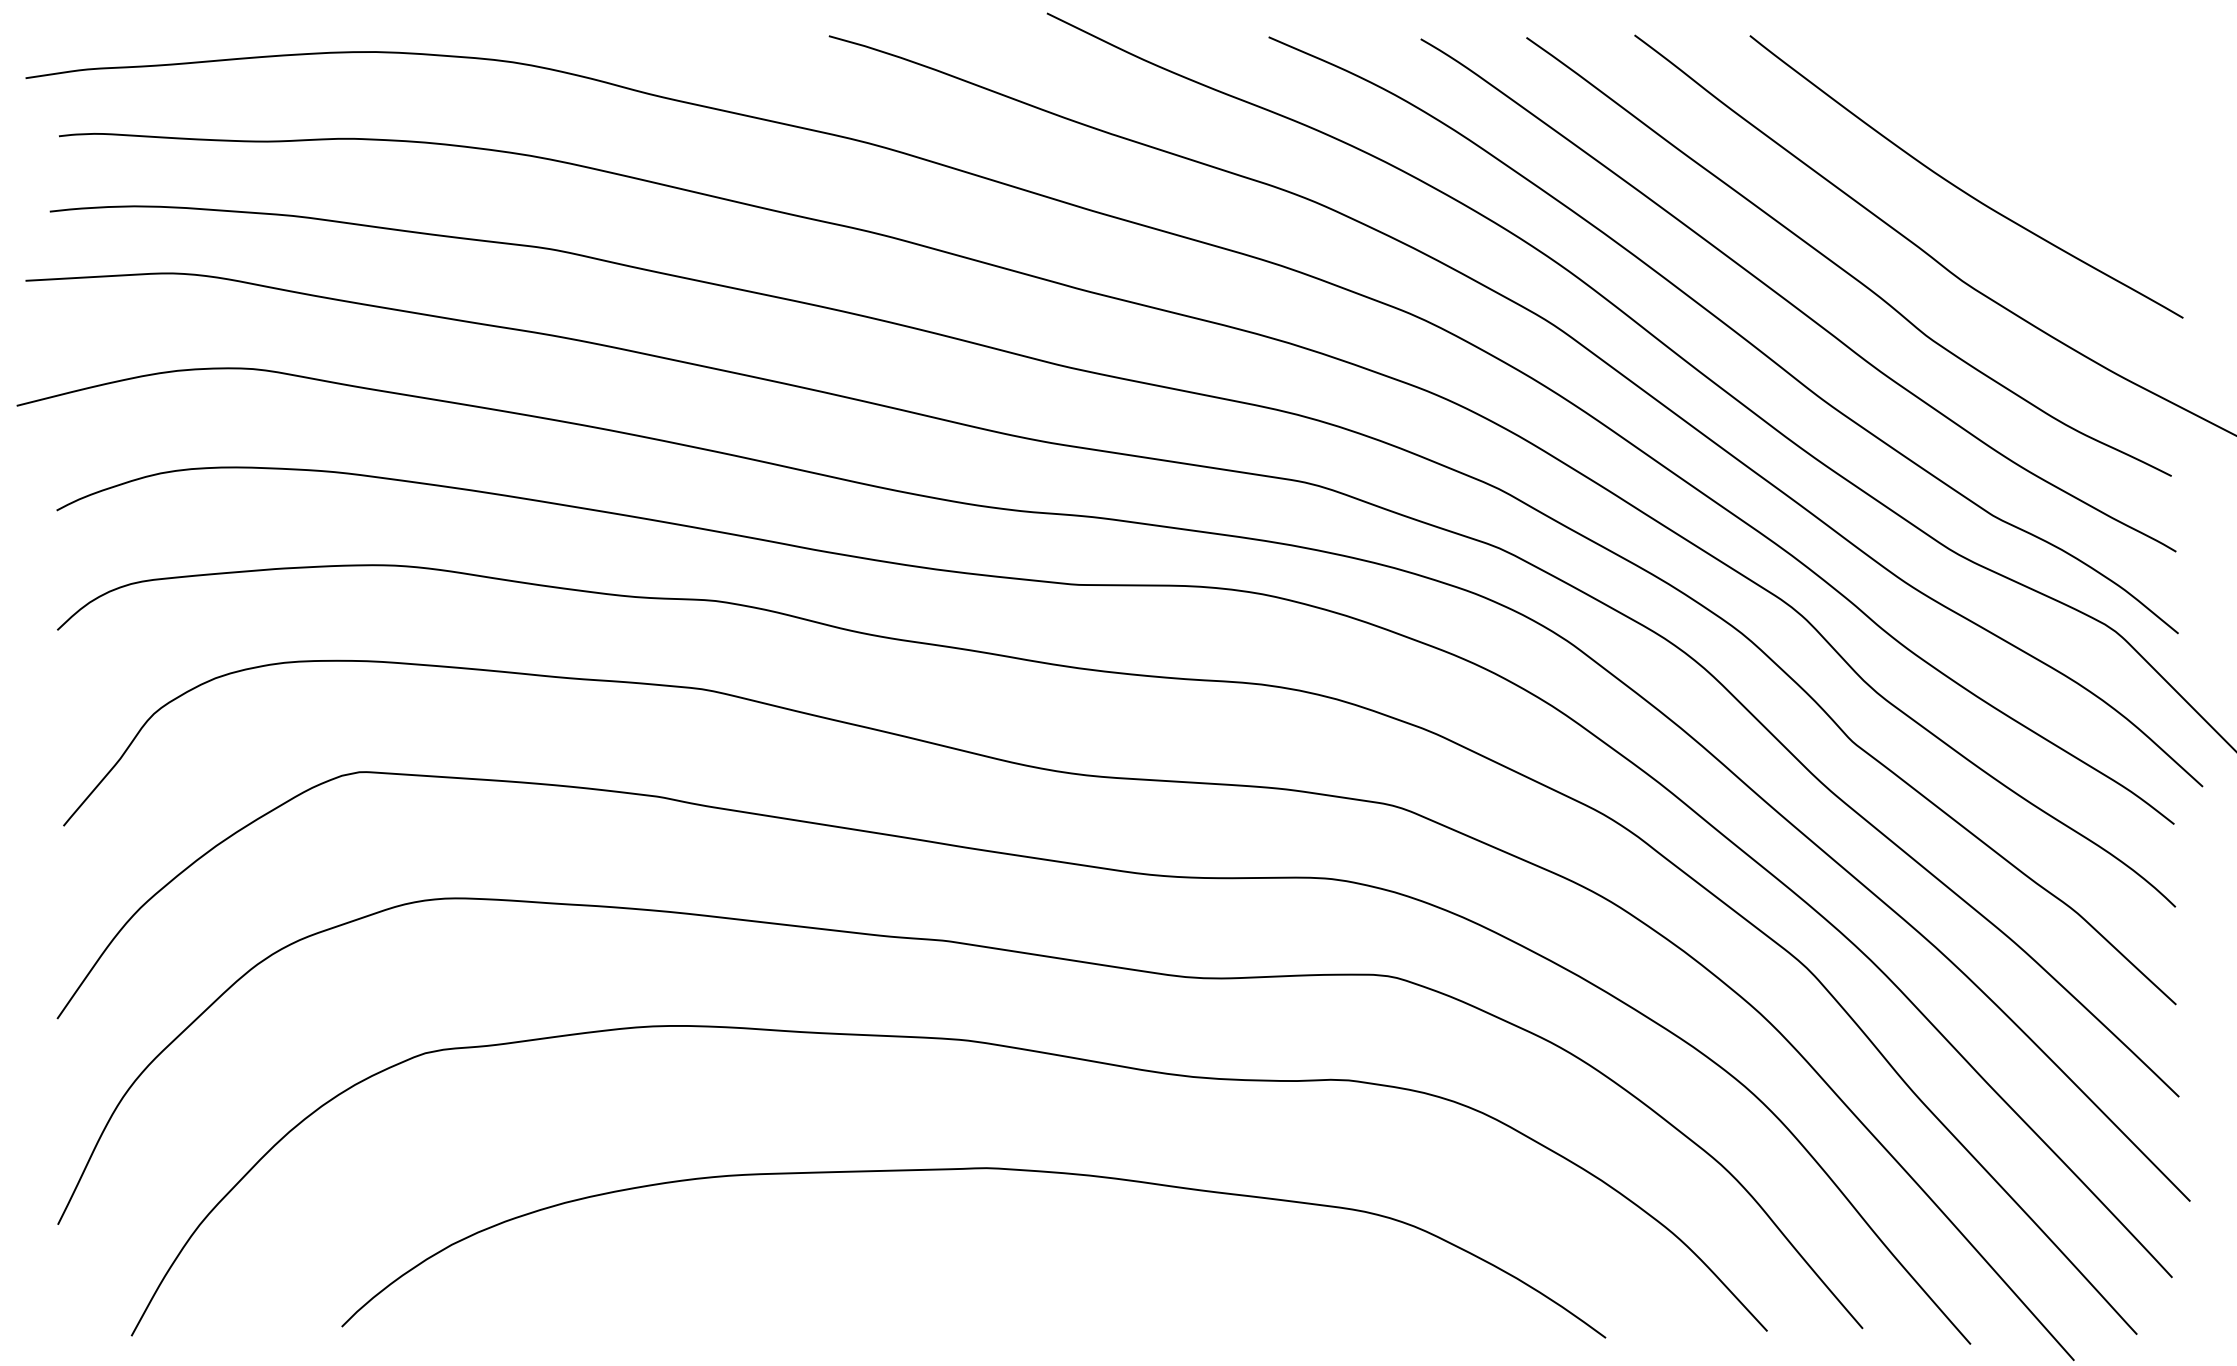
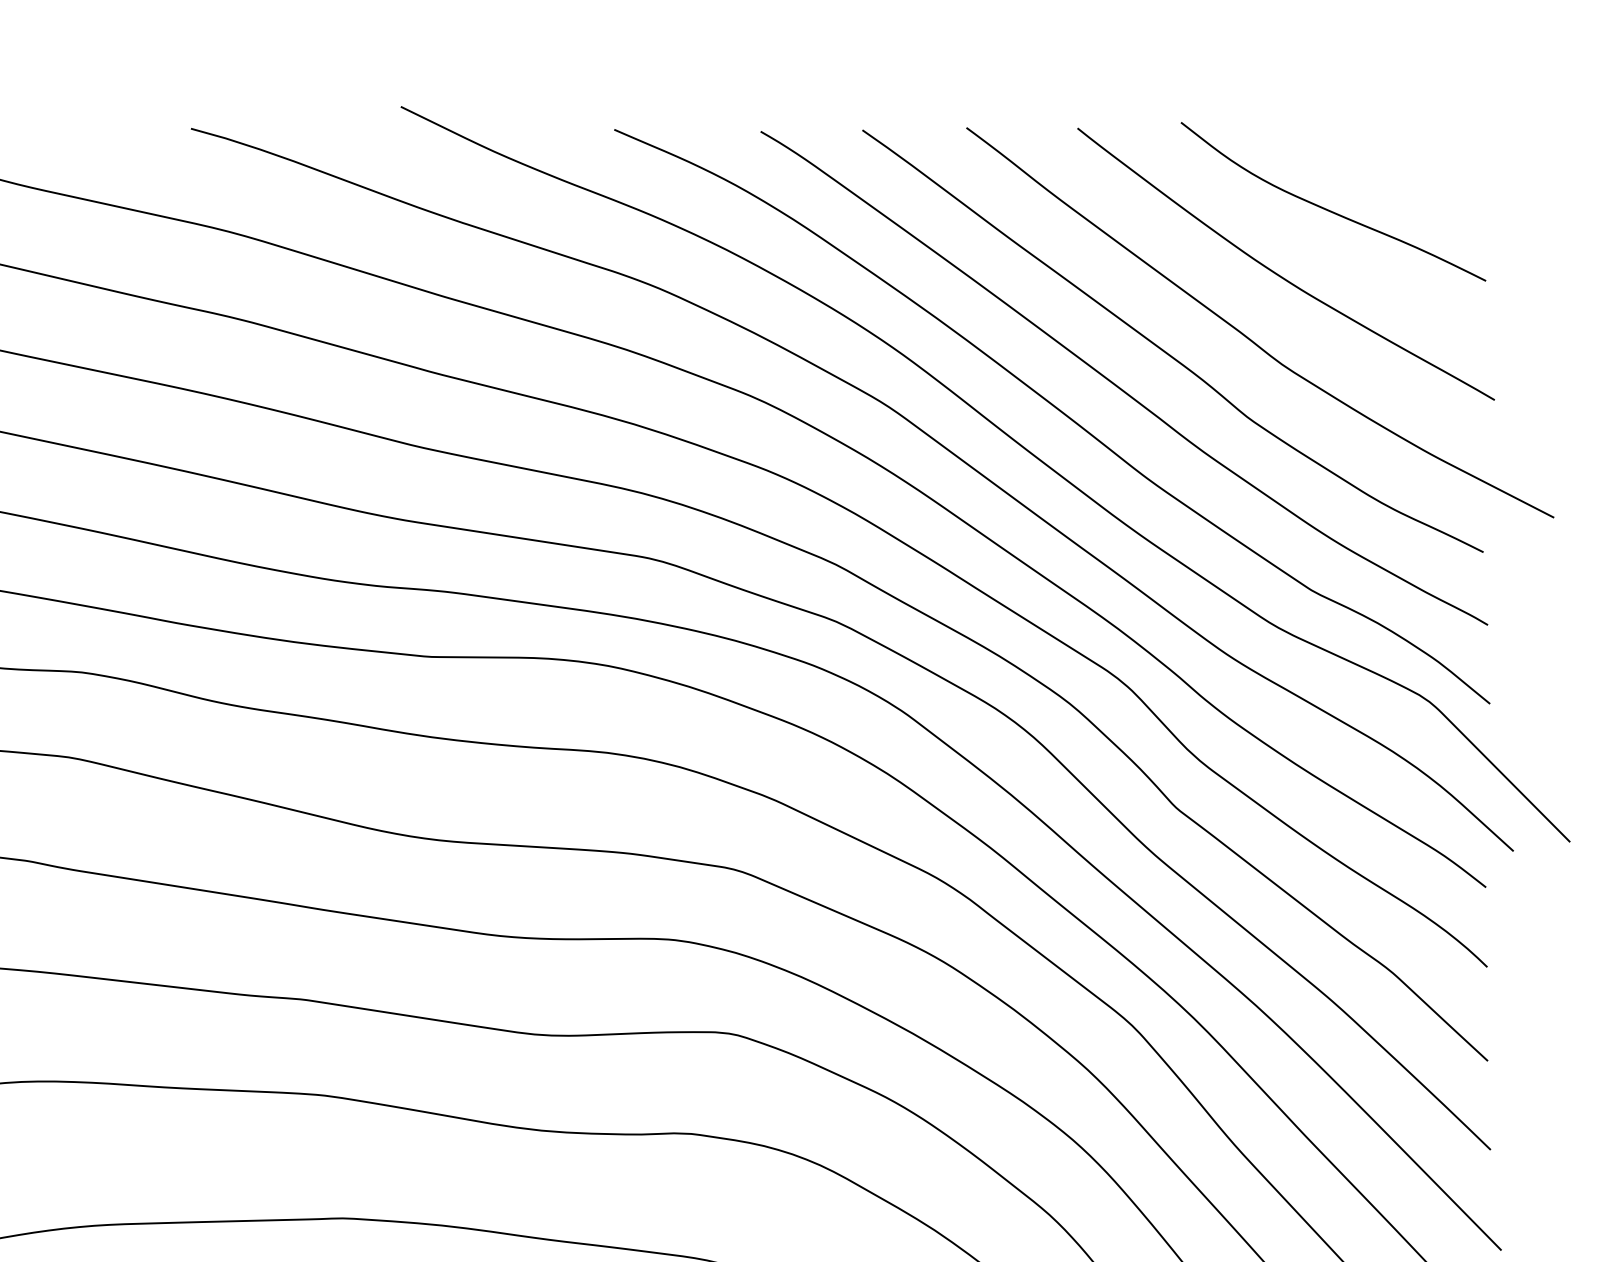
curve: (2011, 120) -> (1329, 209), added

